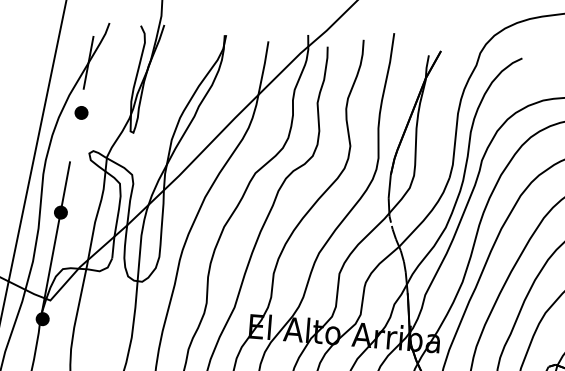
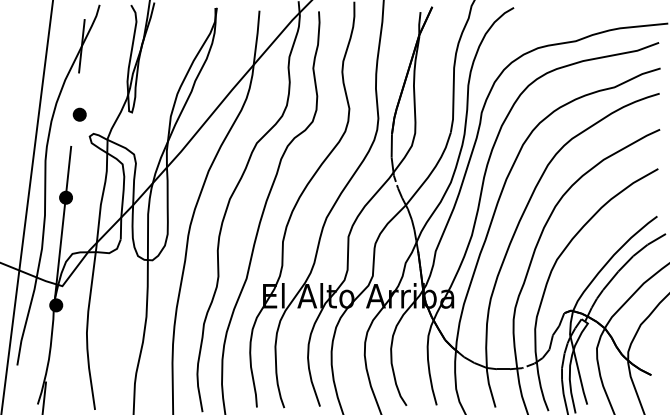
part: (81, 112) -> (79, 114), moved

